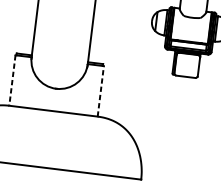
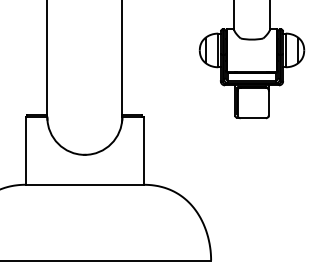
line: (12, 80) -> (25, 151), dashed -> solid
line: (100, 91) -> (143, 151), dashed -> solid

